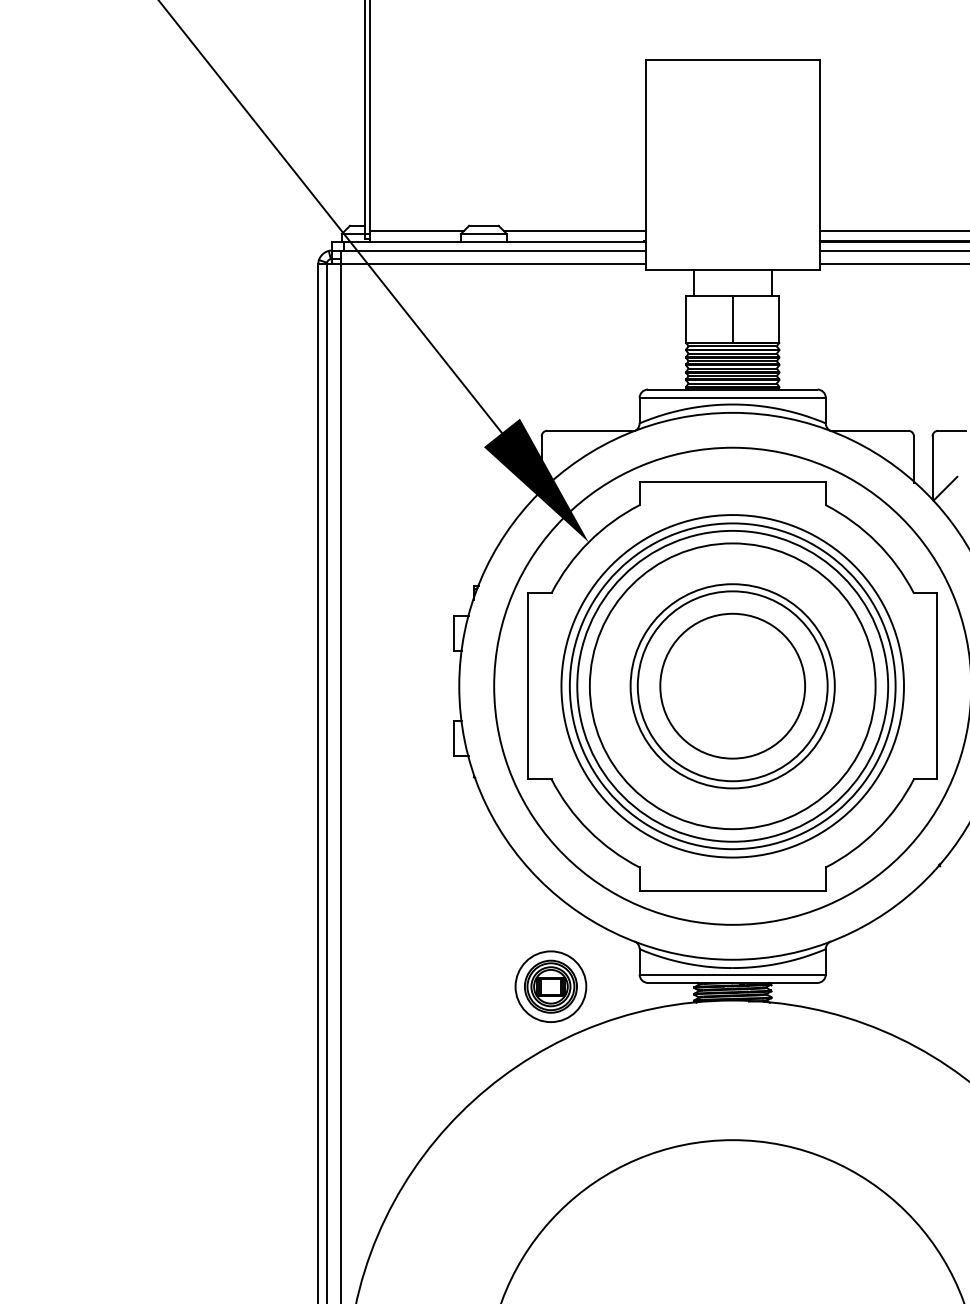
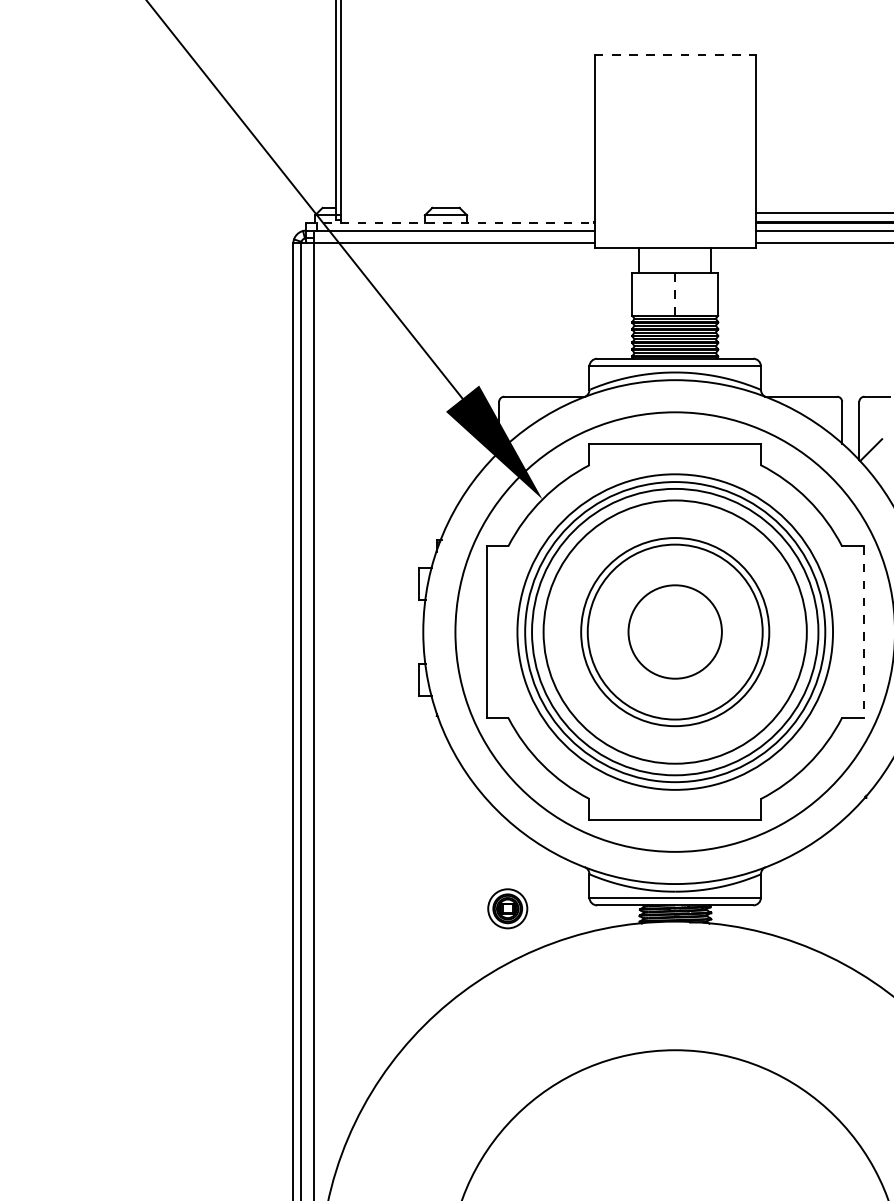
line: (733, 60) -> (675, 55), solid -> dashed
line: (417, 230) -> (384, 212), removed
line: (574, 230) -> (529, 212), removed
line: (488, 242) -> (450, 223), solid -> dashed
line: (732, 319) -> (675, 294), solid -> dashed
circle: (732, 685) -> (675, 631), size x0.7
line: (937, 686) -> (863, 632), solid -> dashed
part: (550, 986) -> (507, 908), size x0.6

